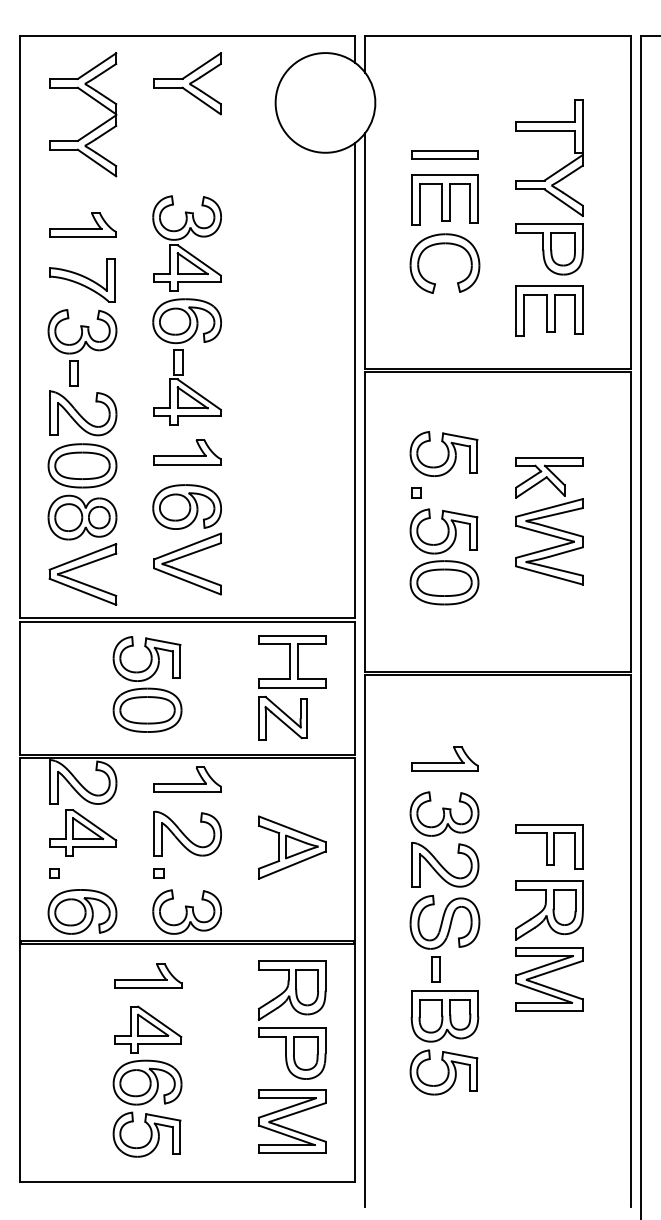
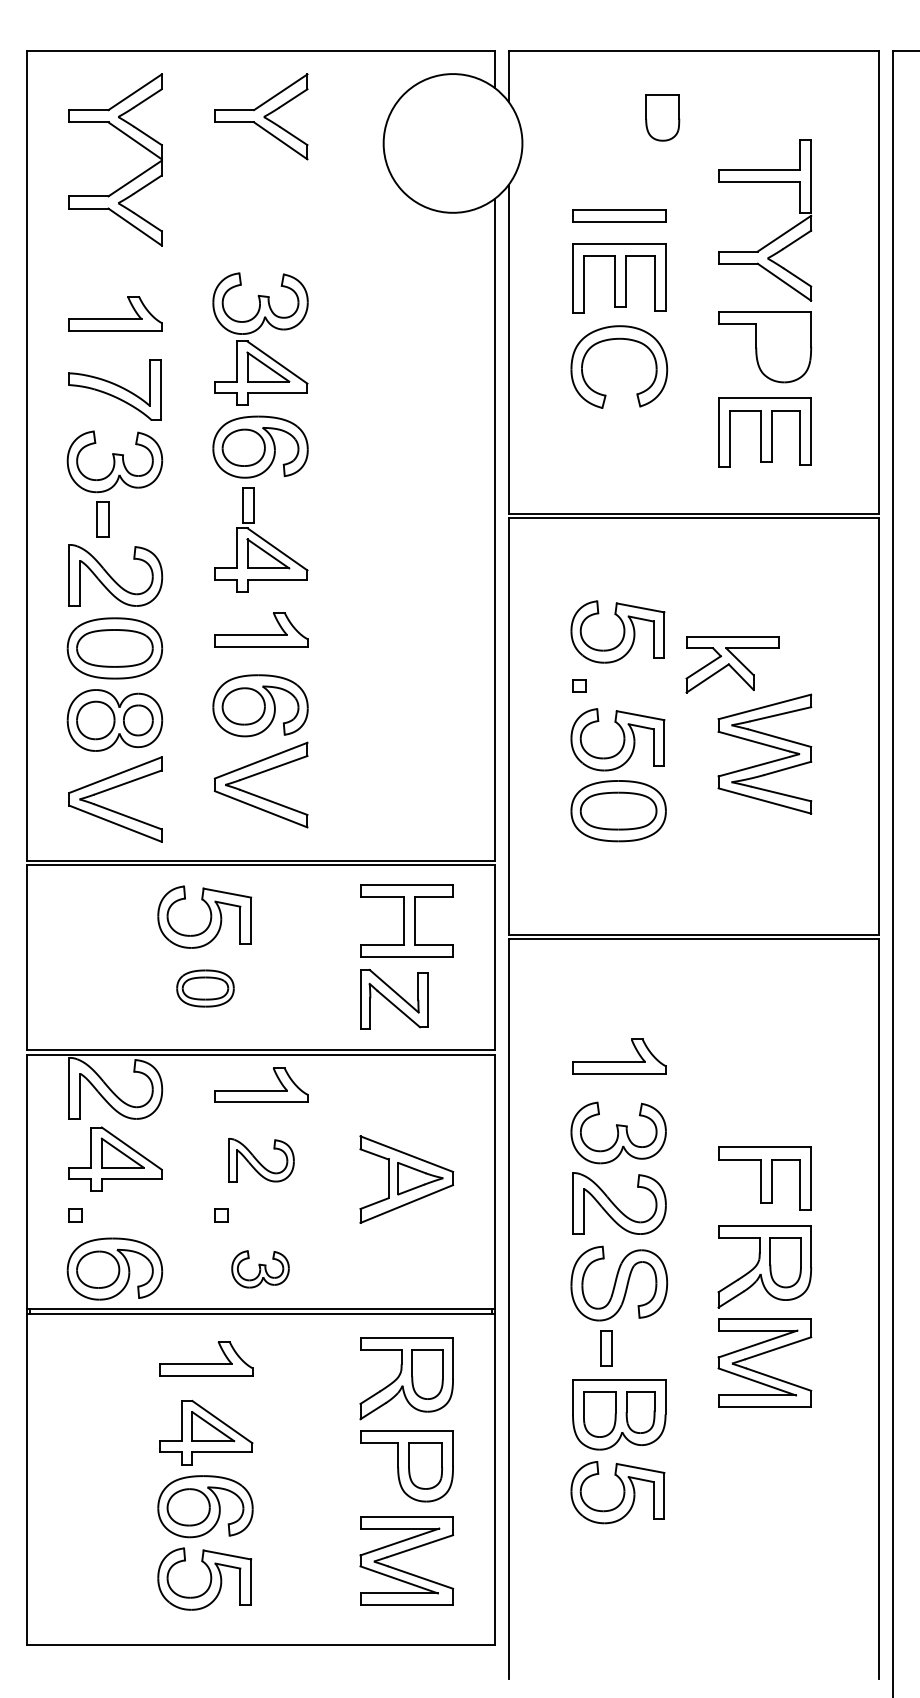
part: (562, 248) -> (662, 117), moved
part: (549, 477) -> (732, 664), moved
part: (147, 710) -> (205, 988), size x0.6
part: (187, 833) -> (261, 1159), size x0.7
part: (187, 912) -> (260, 1269), size x0.6

